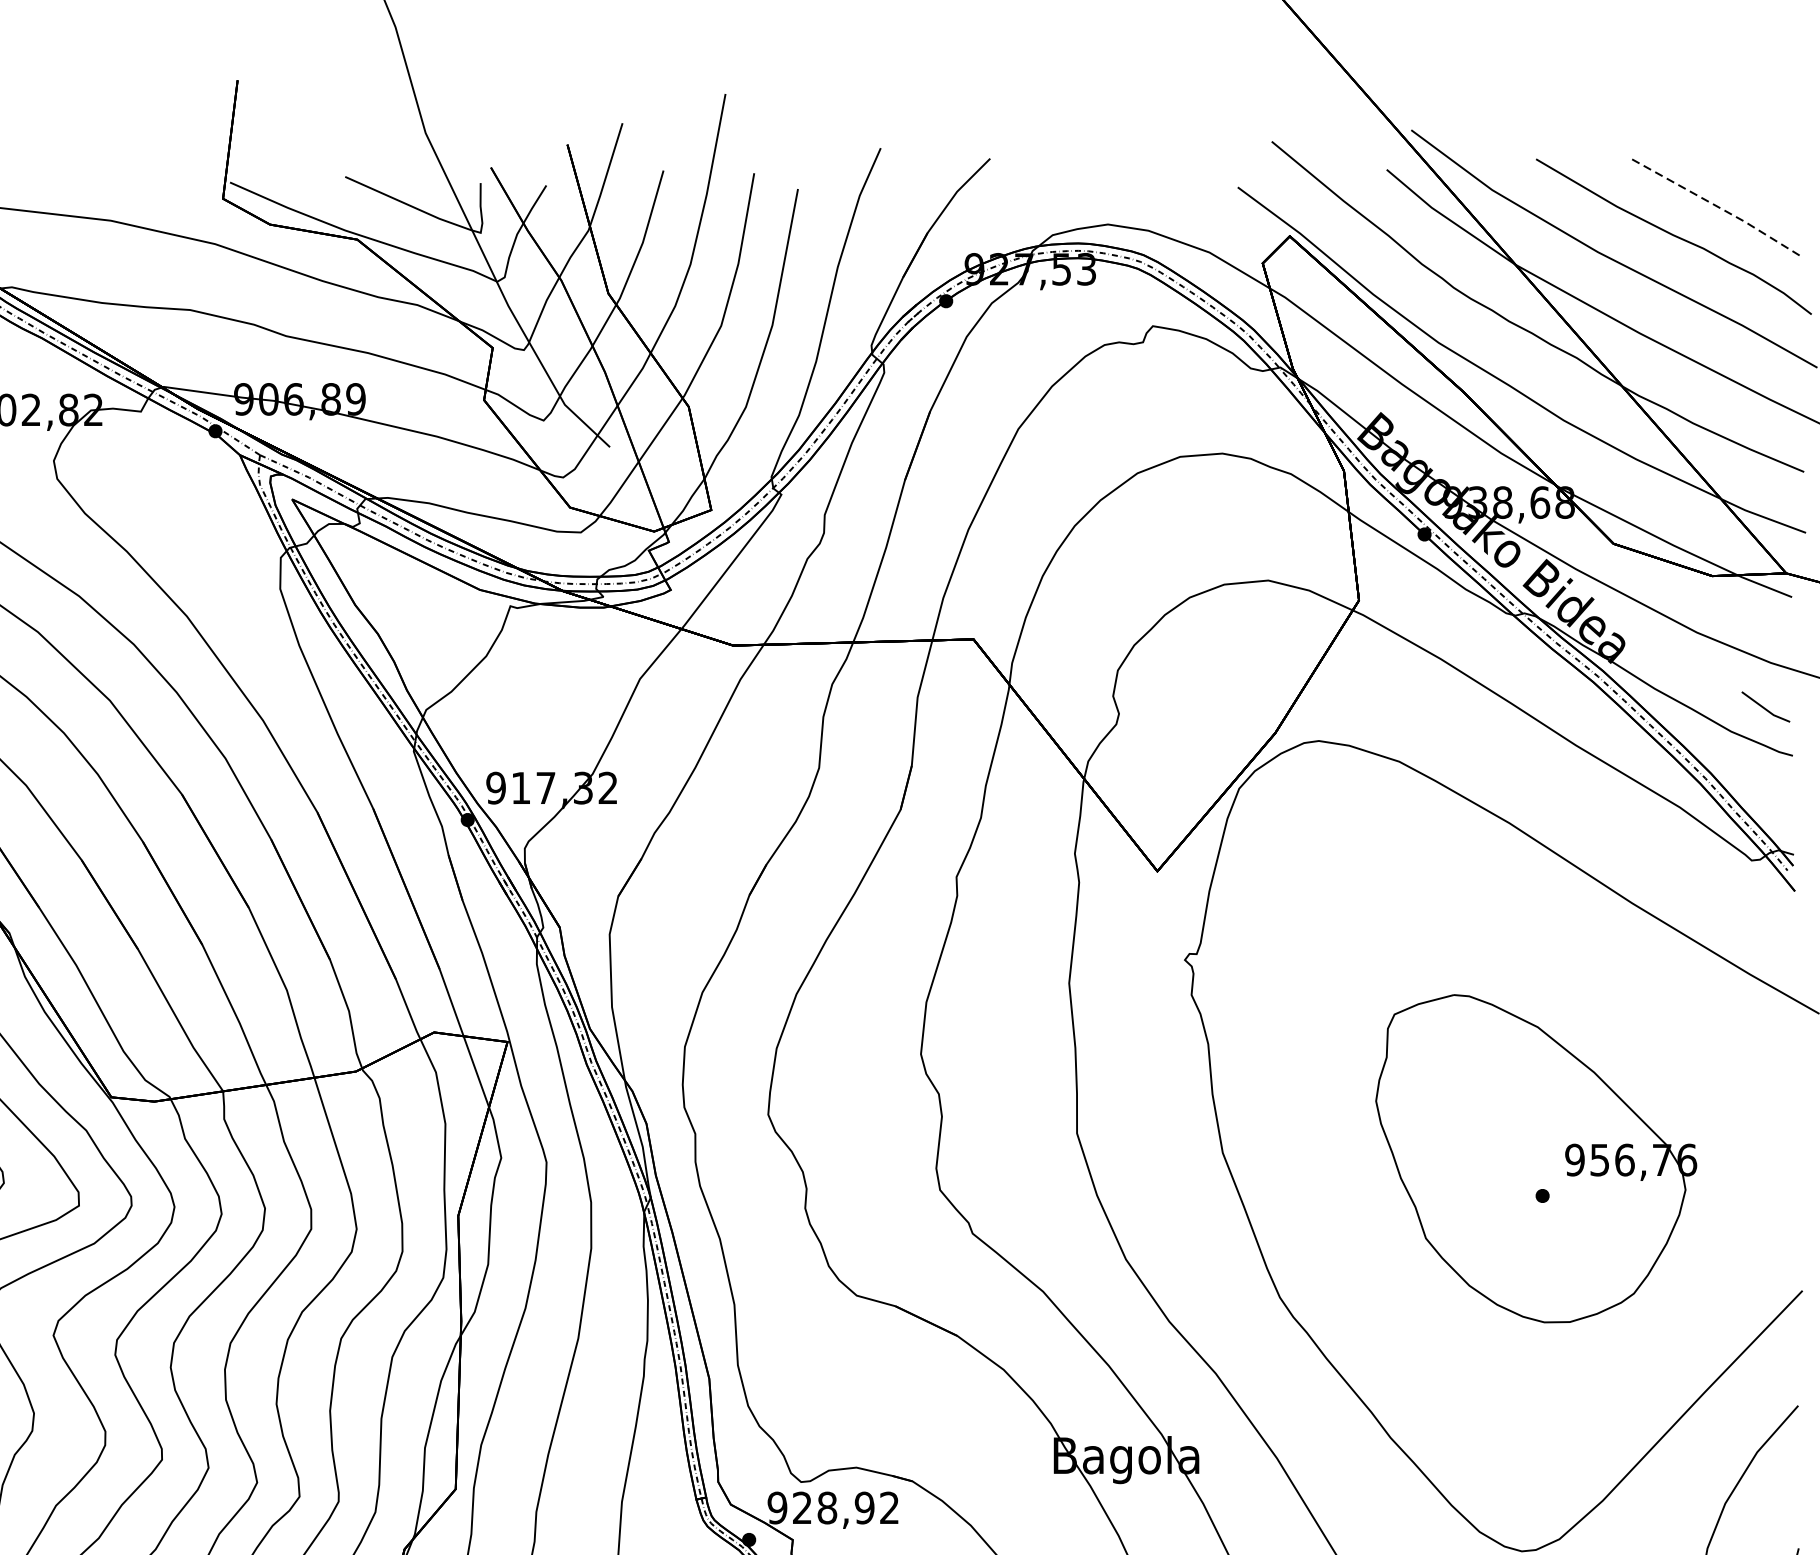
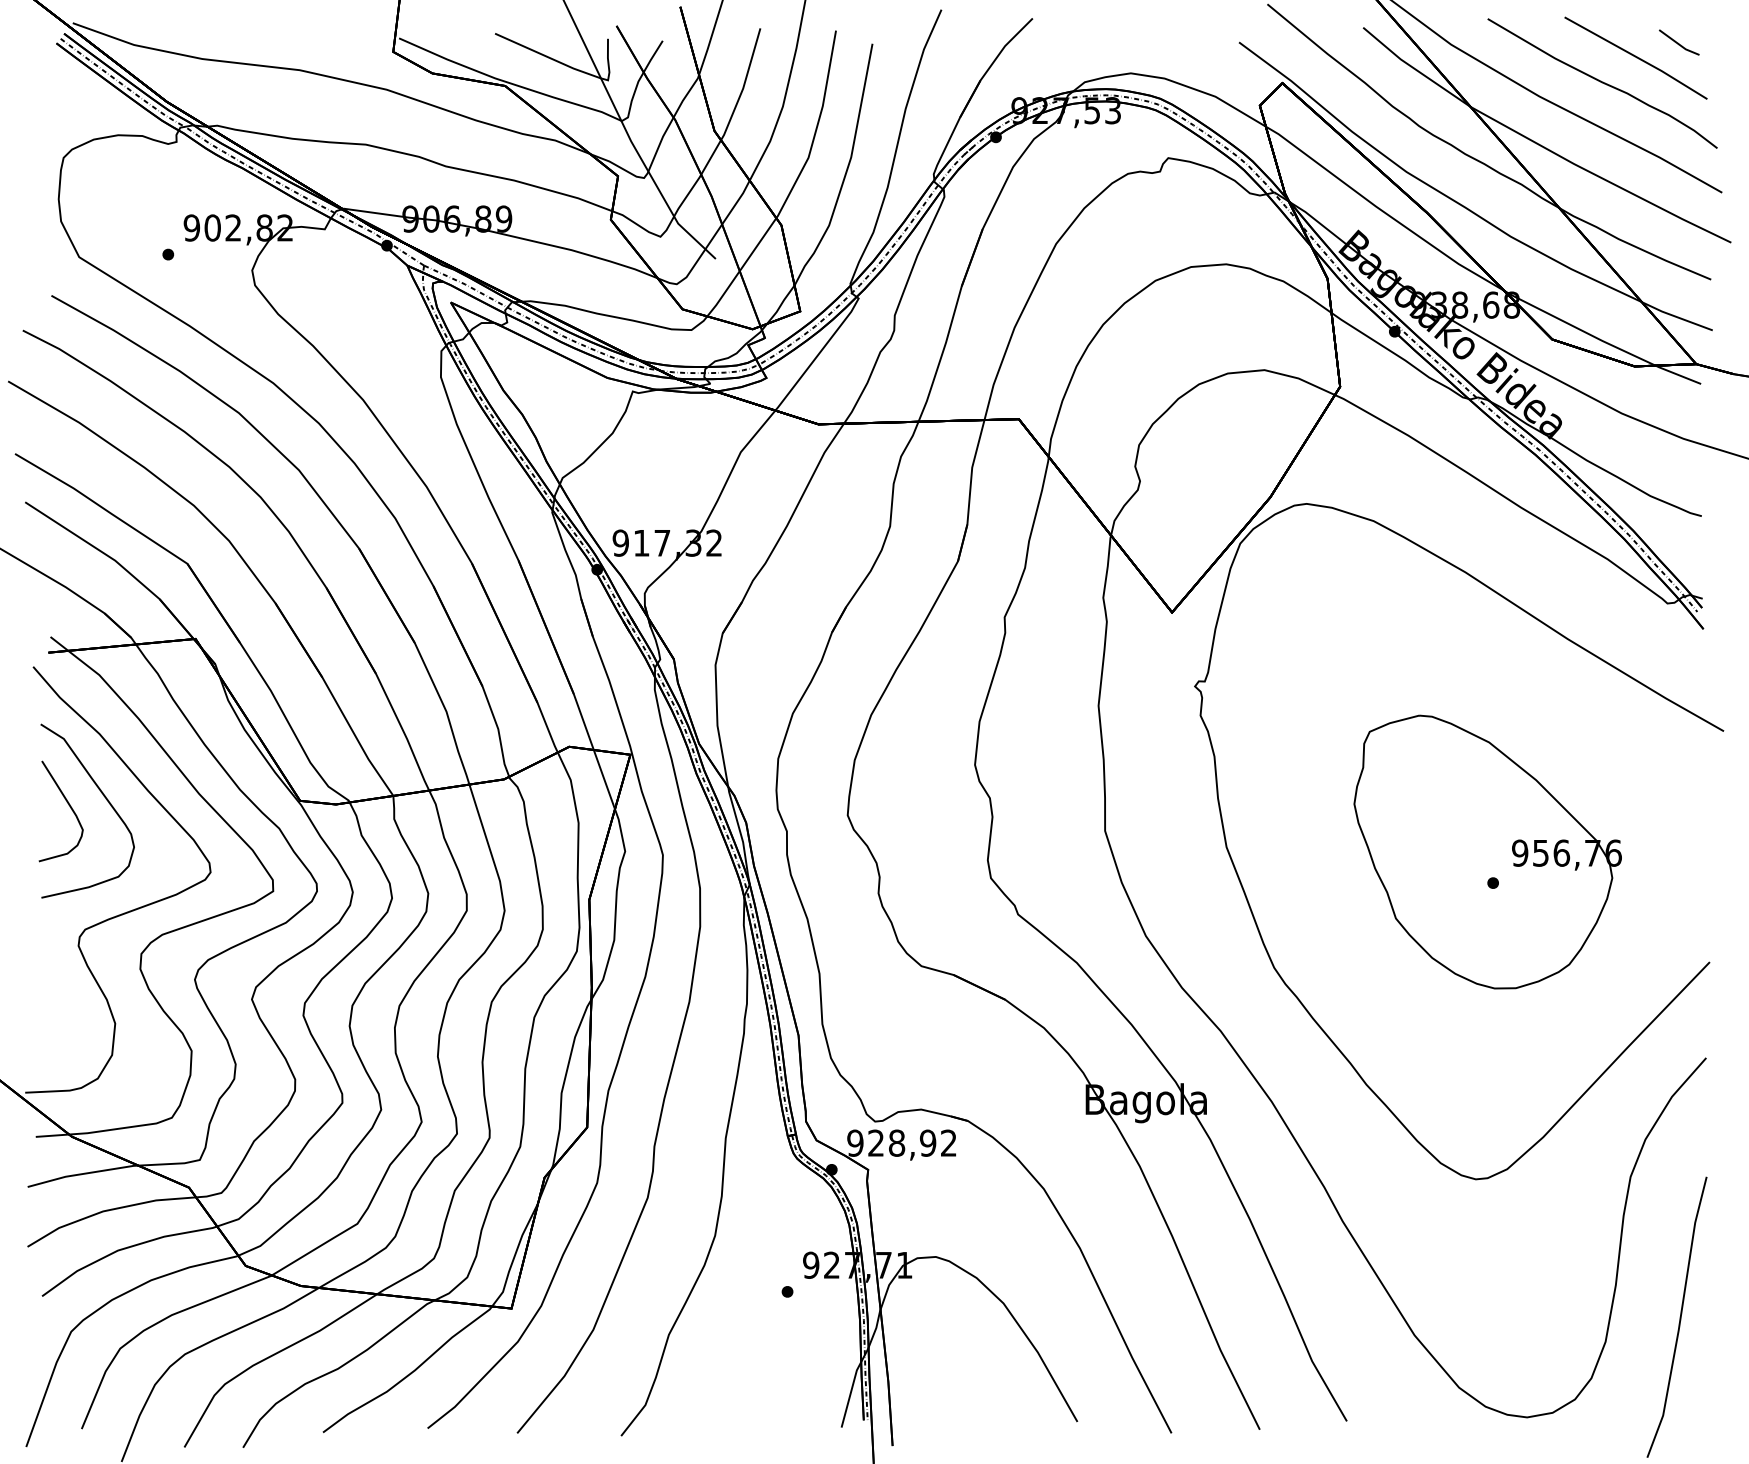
line: (1715, 205) -> (1637, 57), dashed -> solid
line: (1764, 706) -> (1678, 42), moved

